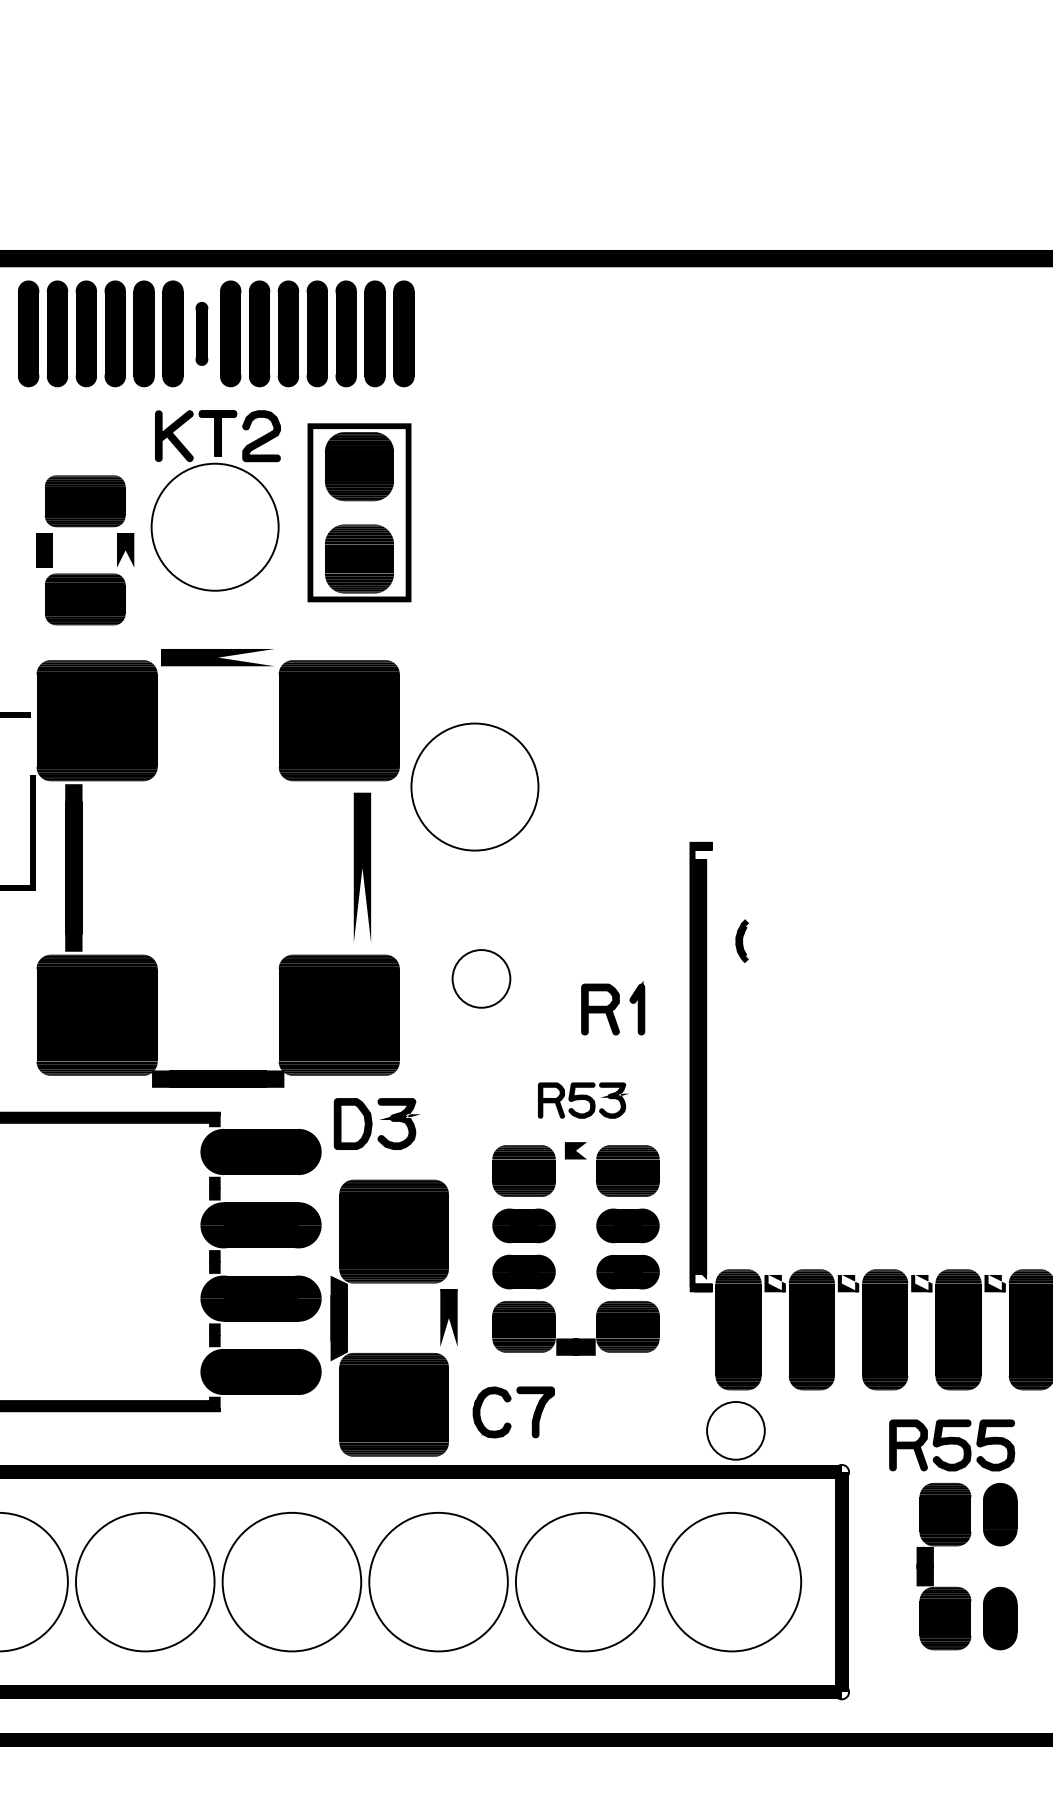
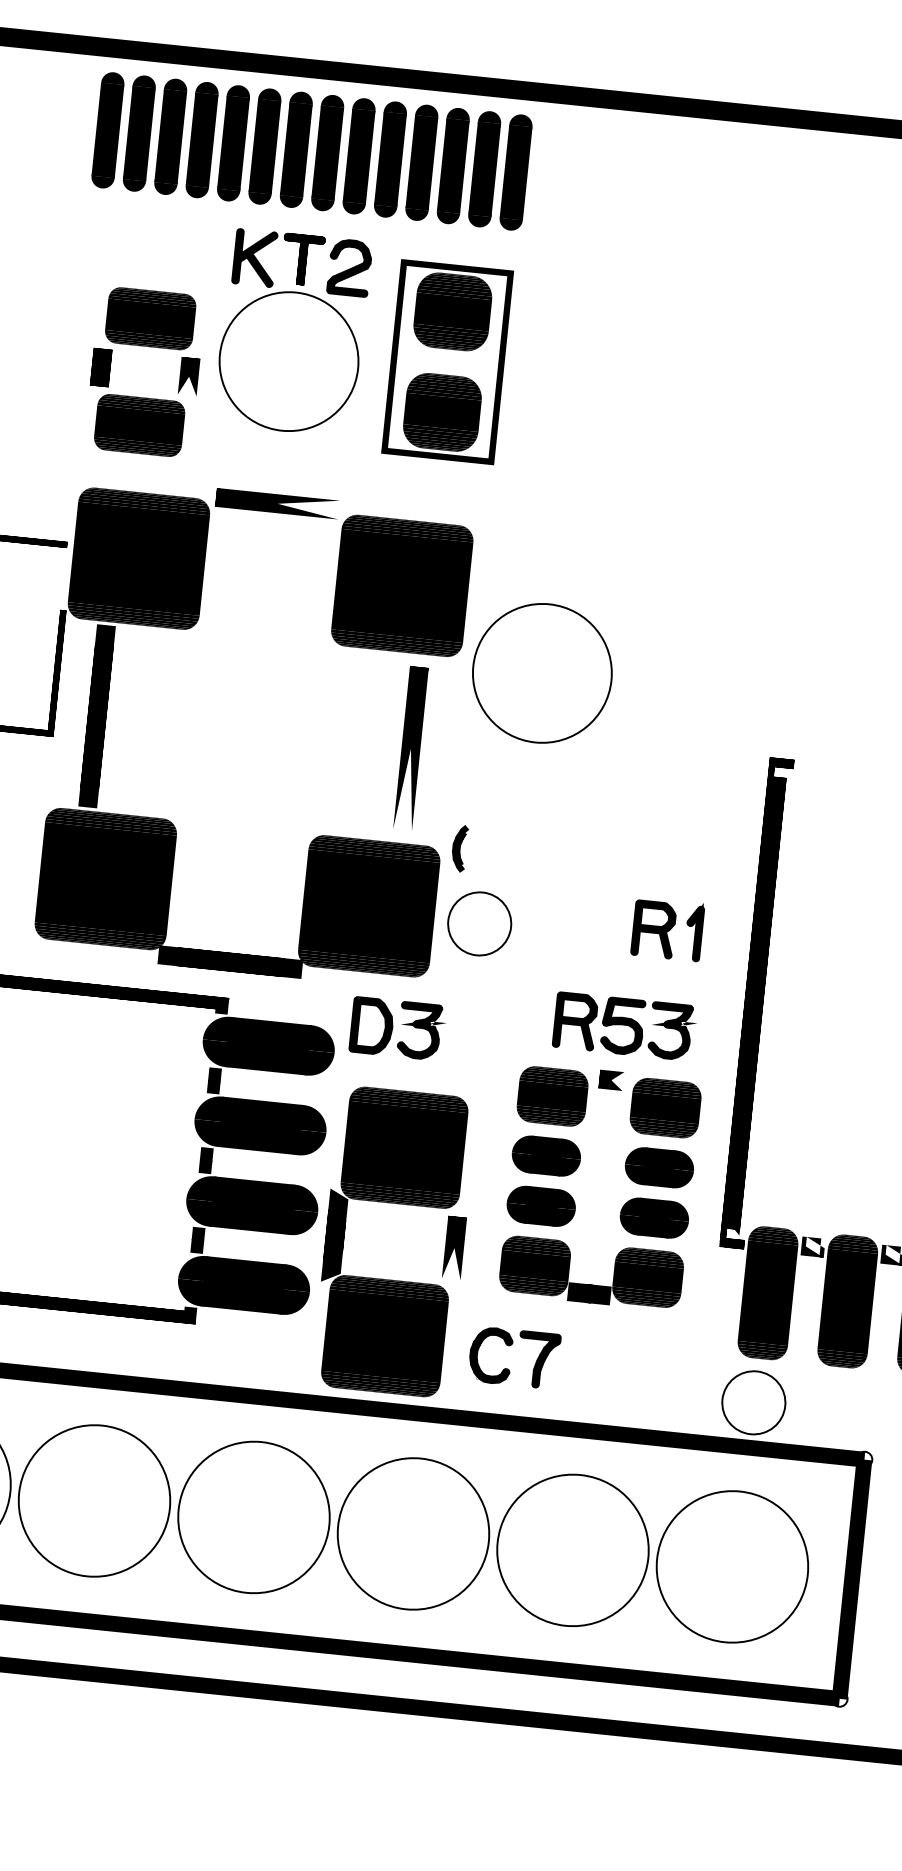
part: (201, 333) -> (295, 149), size x1.67
part: (741, 940) -> (459, 847), moved
part: (481, 978) -> (479, 923), moved
part: (583, 1100) -> (625, 1026), size x1.43

